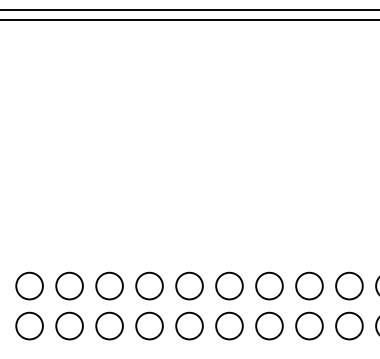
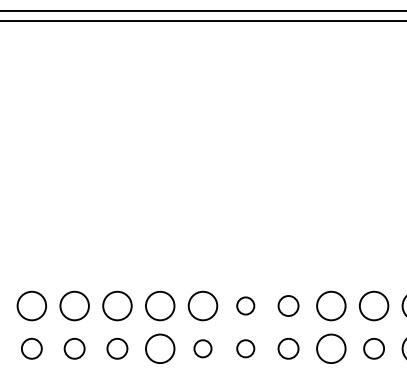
part: (229, 285) -> (245, 305), size x0.6
part: (269, 285) -> (288, 305), size x0.7
part: (29, 325) -> (31, 348), size x0.7
part: (69, 325) -> (74, 348), size x0.7
part: (109, 325) -> (117, 348), size x0.7
part: (189, 325) -> (202, 348), size x0.6
part: (229, 325) -> (245, 348), size x0.6
part: (269, 325) -> (288, 348), size x0.7
part: (349, 325) -> (374, 348), size x0.7

